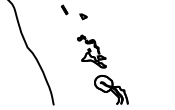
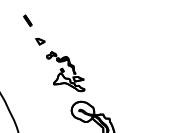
part: (83, 16) -> (40, 41), moved

